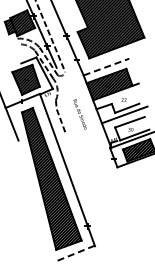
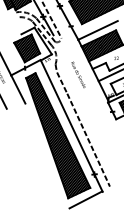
line: (106, 66) -> (98, 29), dashed -> solid
line: (84, 187) -> (88, 140), added
line: (75, 253) -> (85, 199), dashed -> solid

